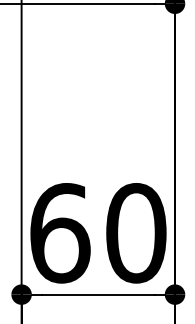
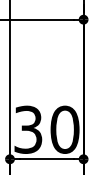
text: (60, 232) -> (28, 129), 60 -> 30

